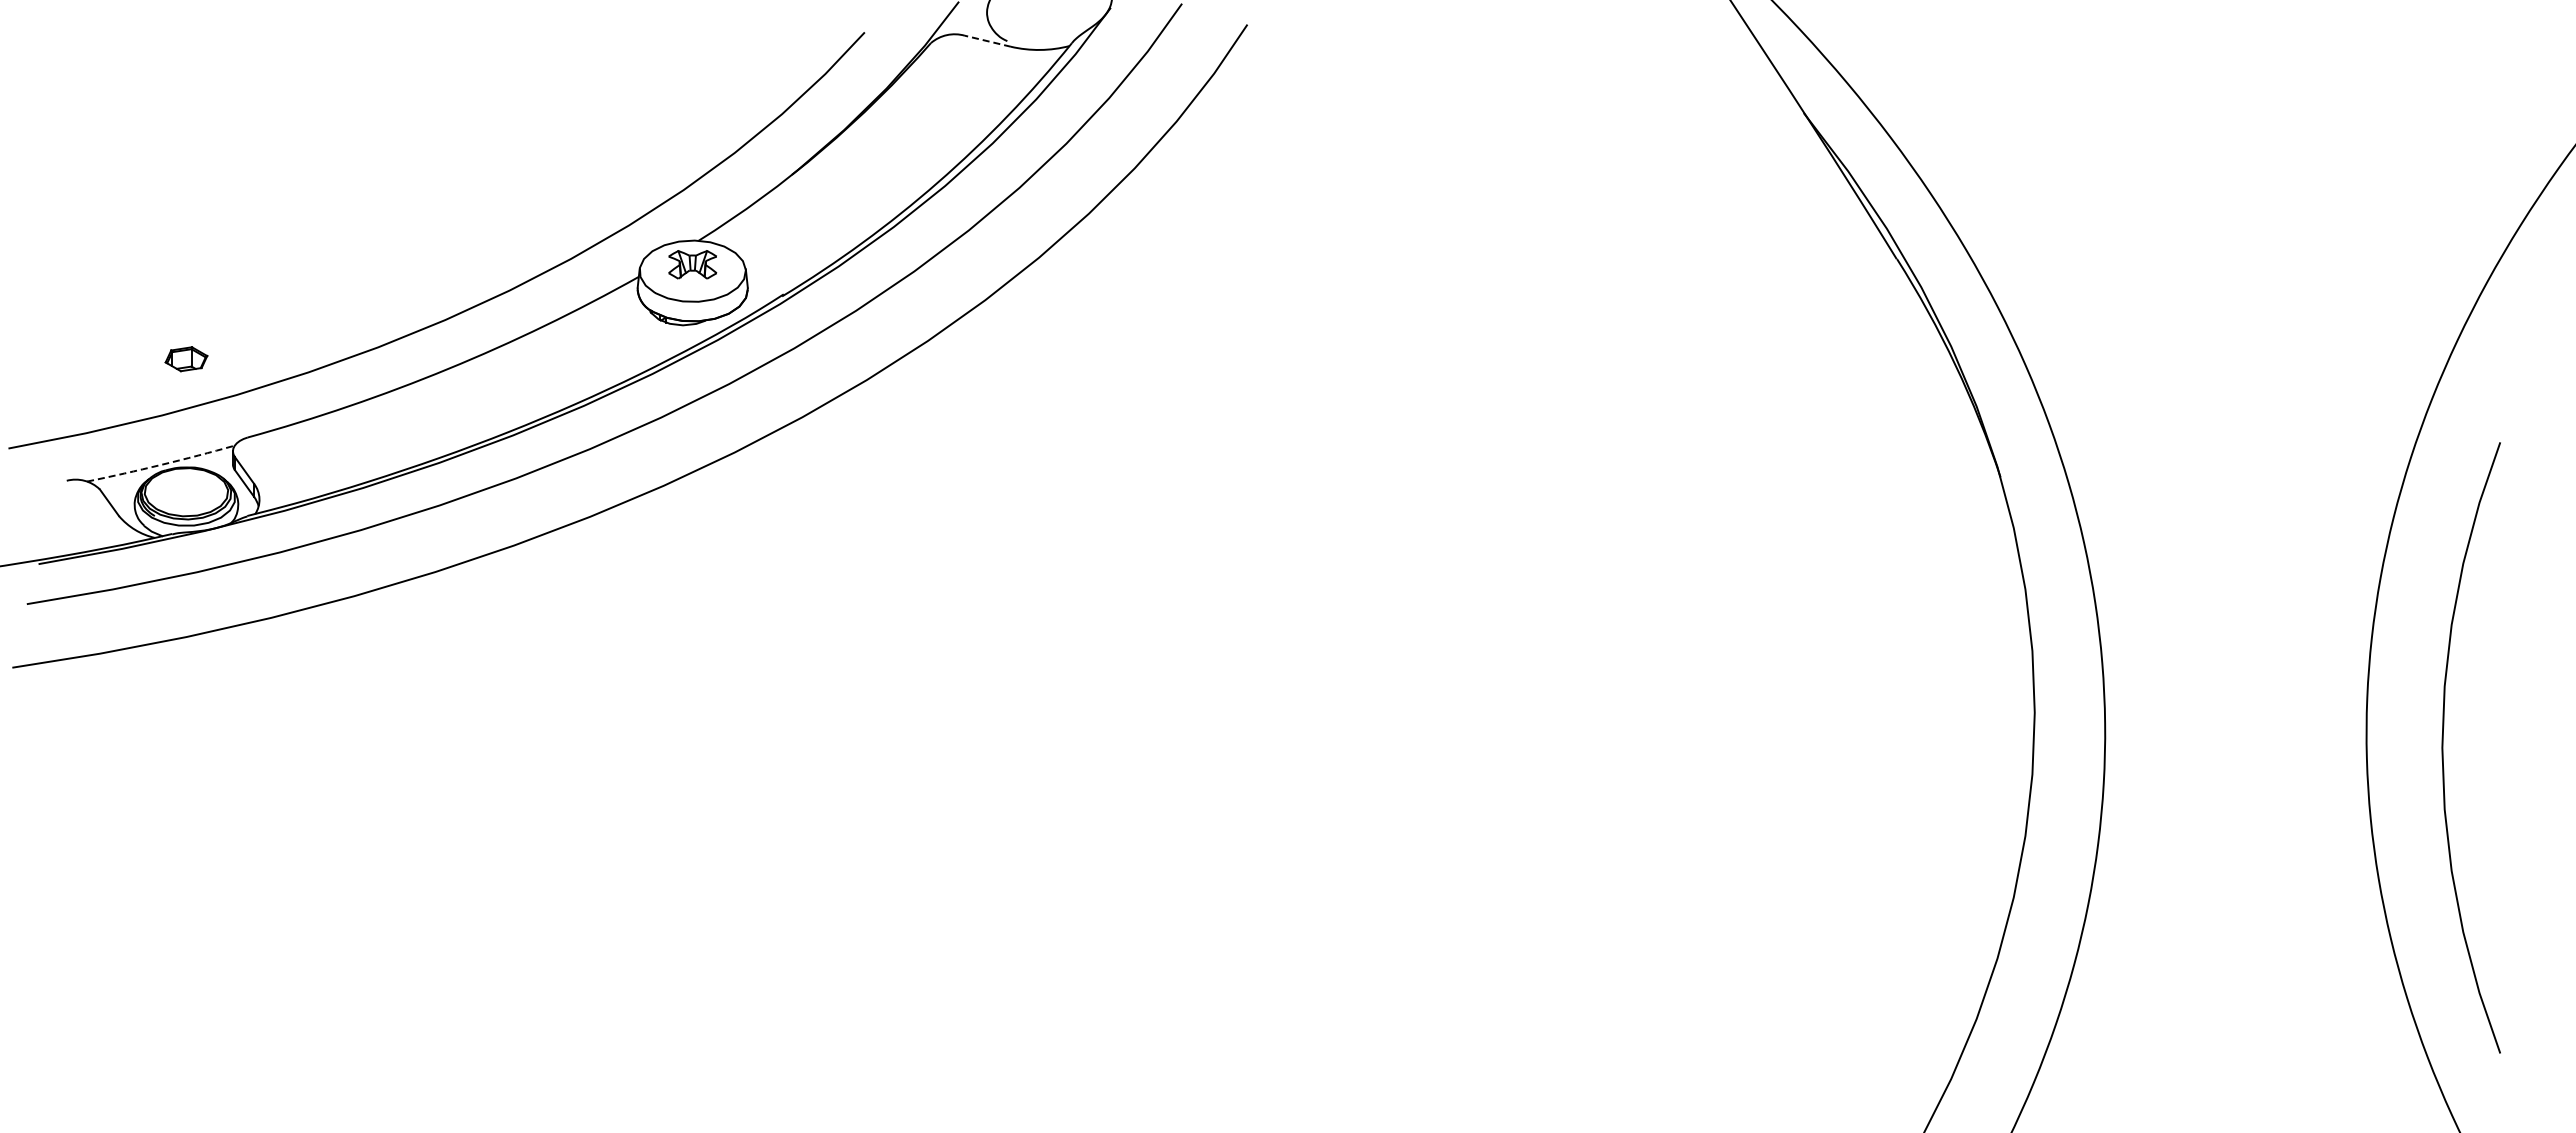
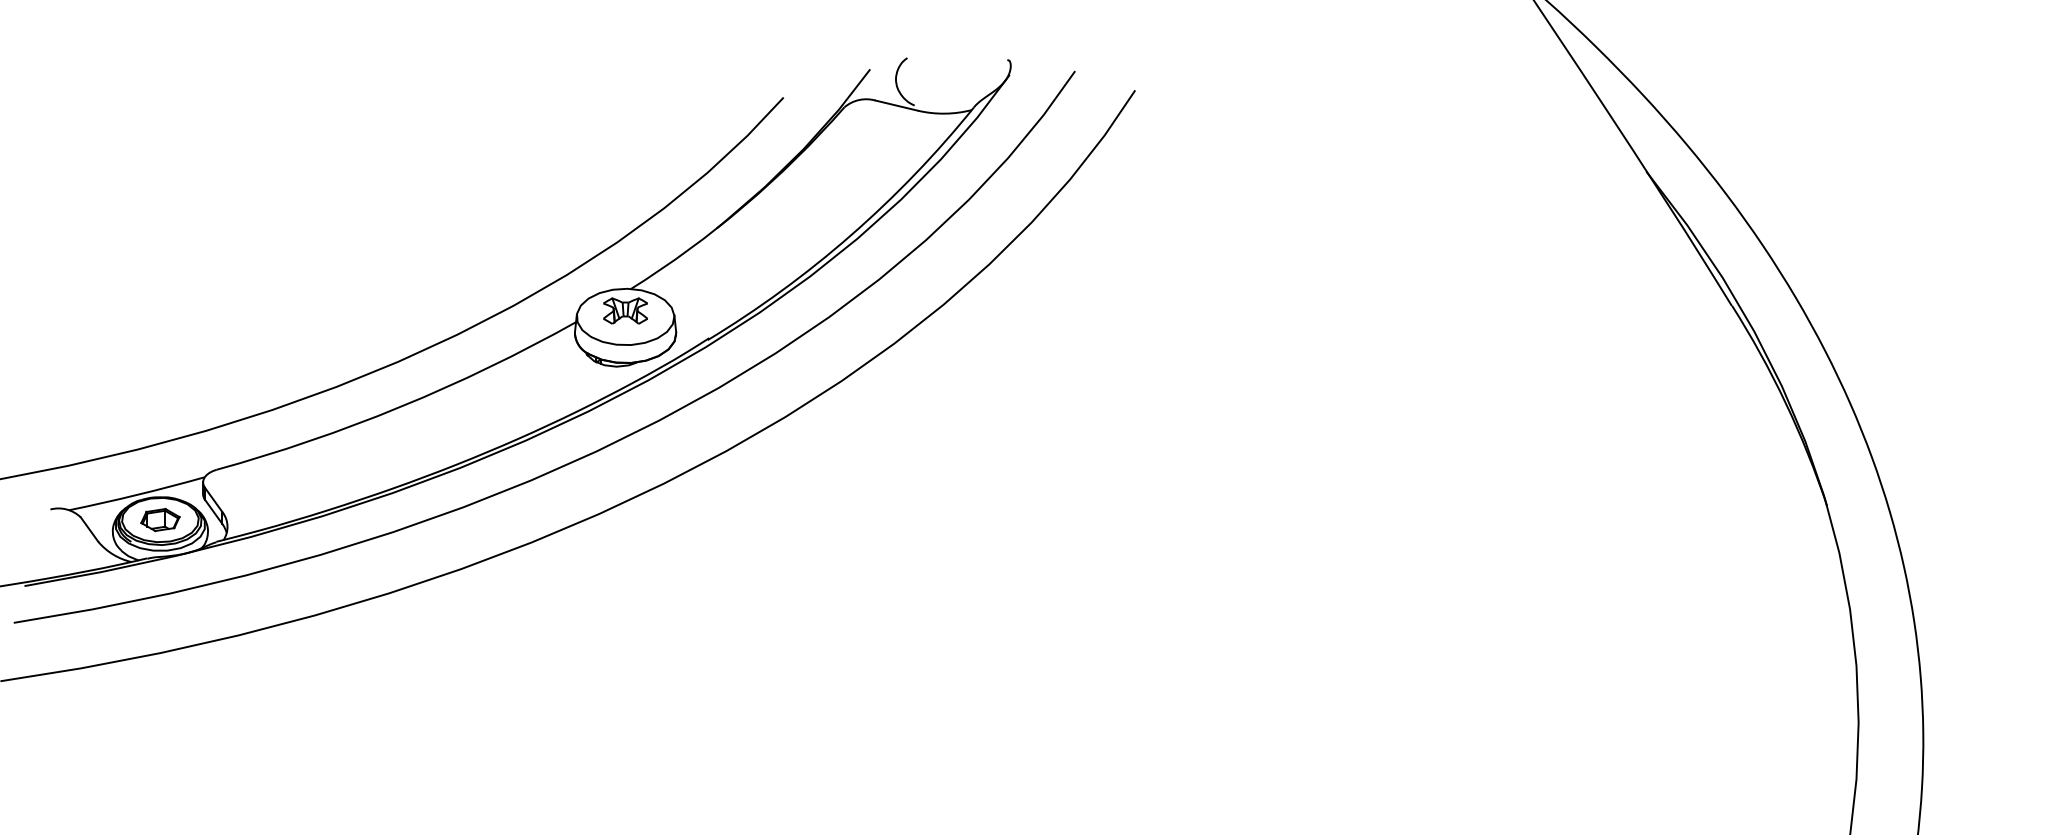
line: (987, 41) -> (896, 105), dashed -> solid
part: (186, 359) -> (160, 520), moved
arc: (161, 464) -> (137, 494), dashed -> solid

